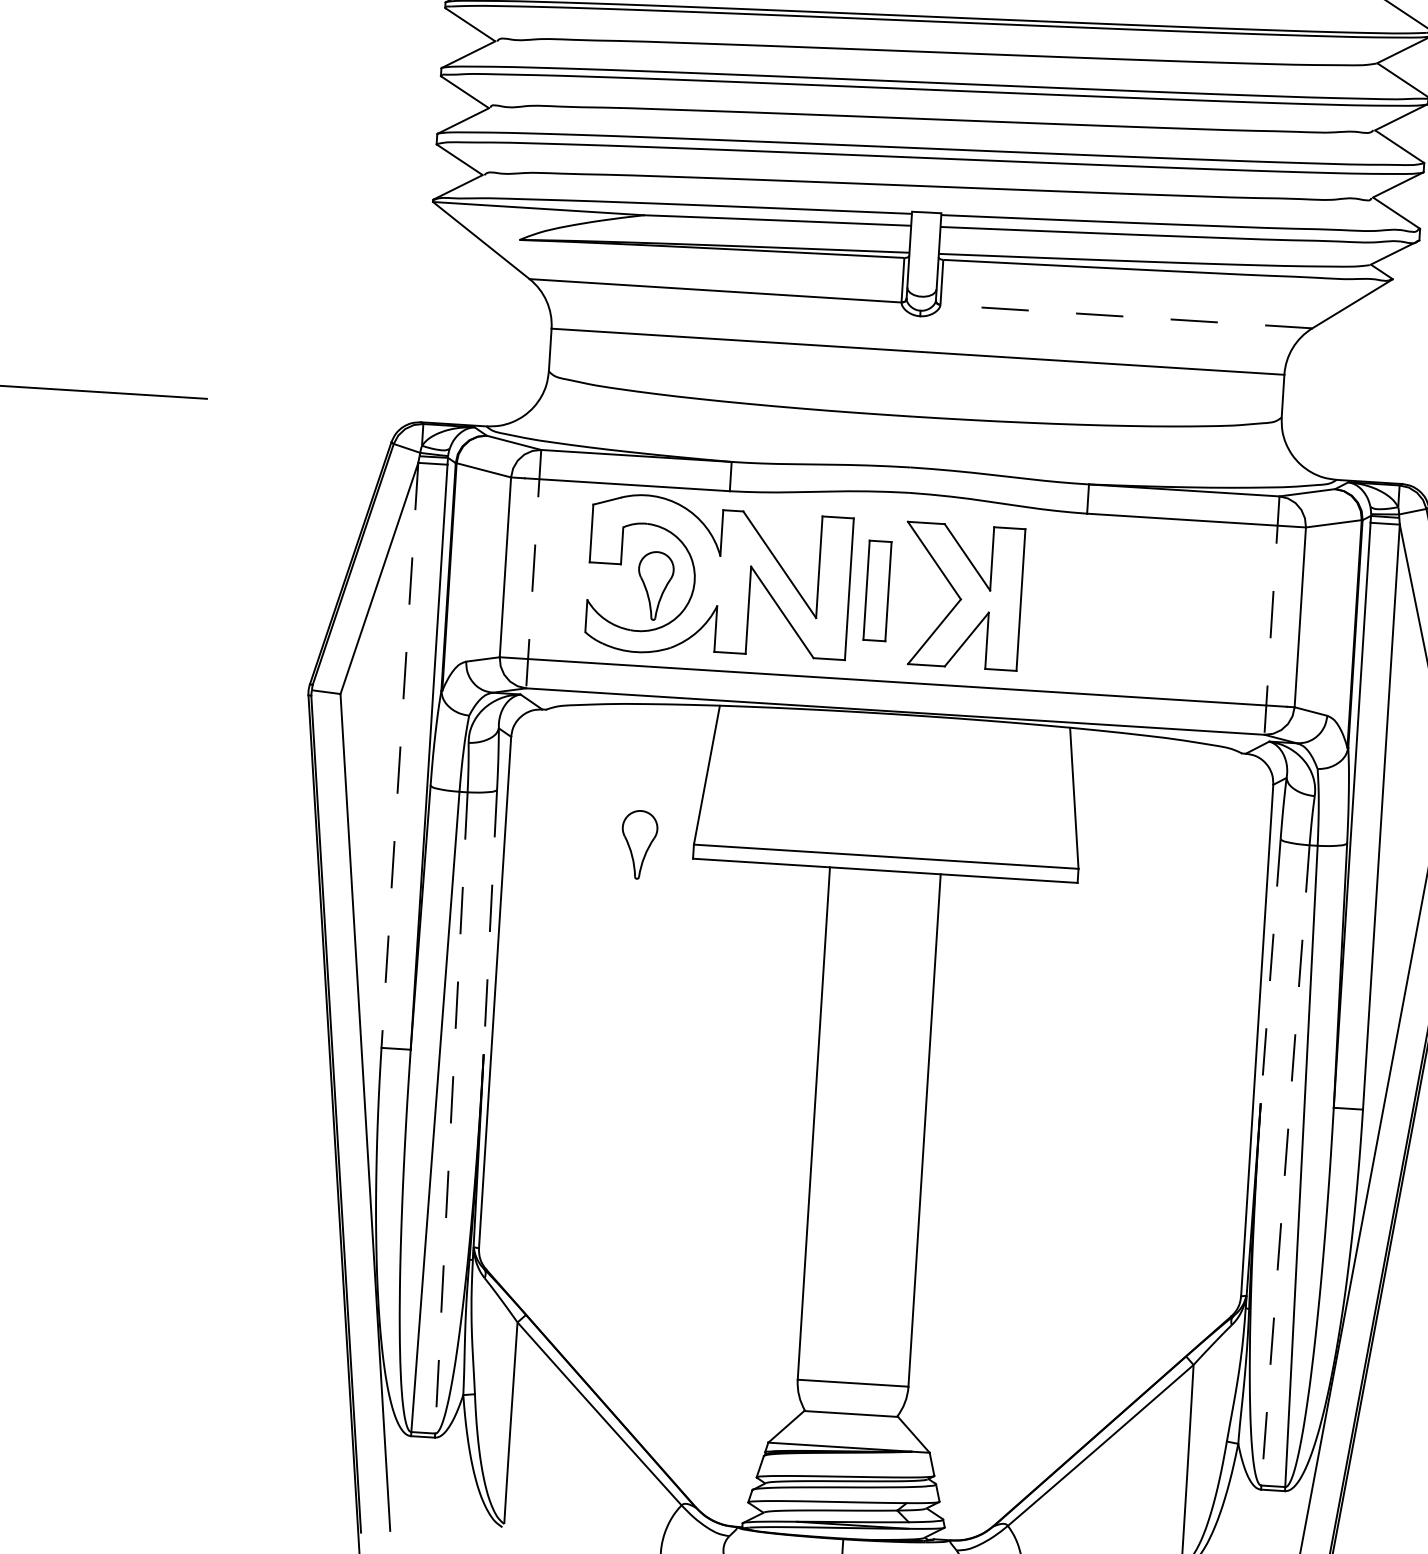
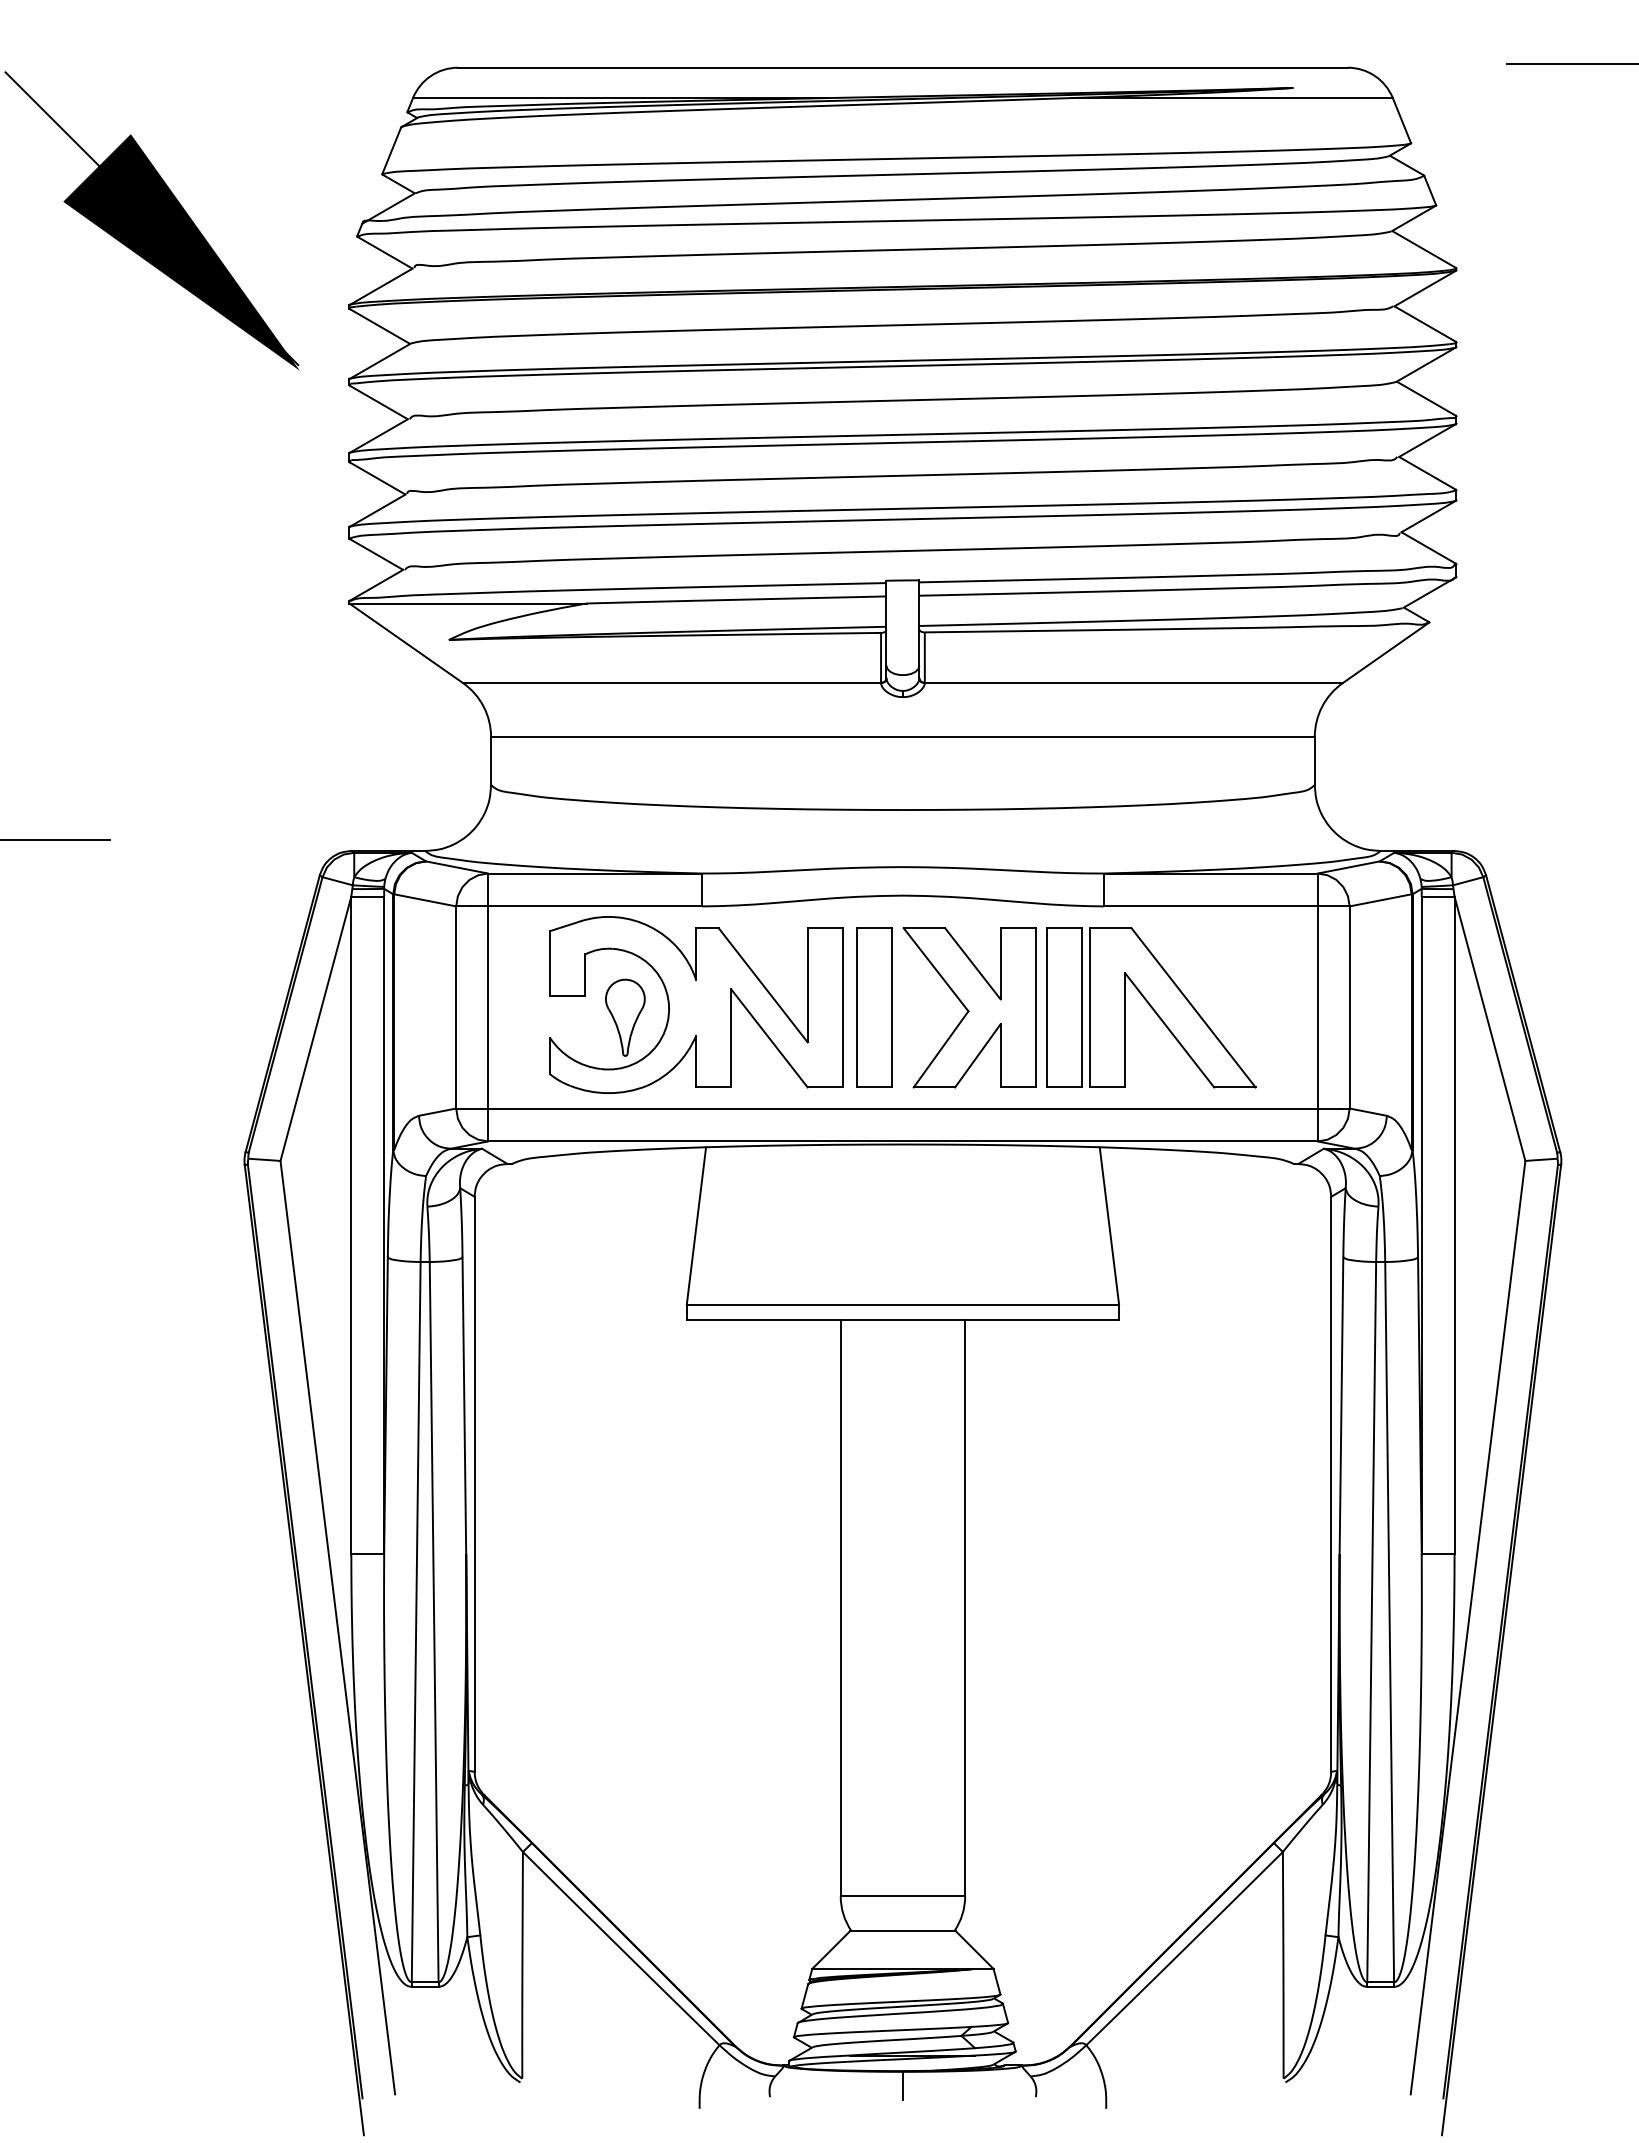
line: (1126, 317) -> (1133, 683), dashed -> solid
line: (534, 569) -> (488, 1007), dashed -> solid
part: (877, 590) -> (874, 1007), size x1.43
part: (1123, 606) -> (1151, 1007), added
line: (1271, 615) -> (1317, 1007), dashed -> solid
line: (400, 755) -> (351, 1225), dashed -> solid
part: (639, 844) -> (625, 1308), removed
line: (490, 922) -> (464, 1406), dashed -> solid
line: (1270, 971) -> (1341, 1406), dashed -> solid
line: (451, 1113) -> (434, 1622), dashed -> solid
line: (1285, 1165) -> (1371, 1622), dashed -> solid

